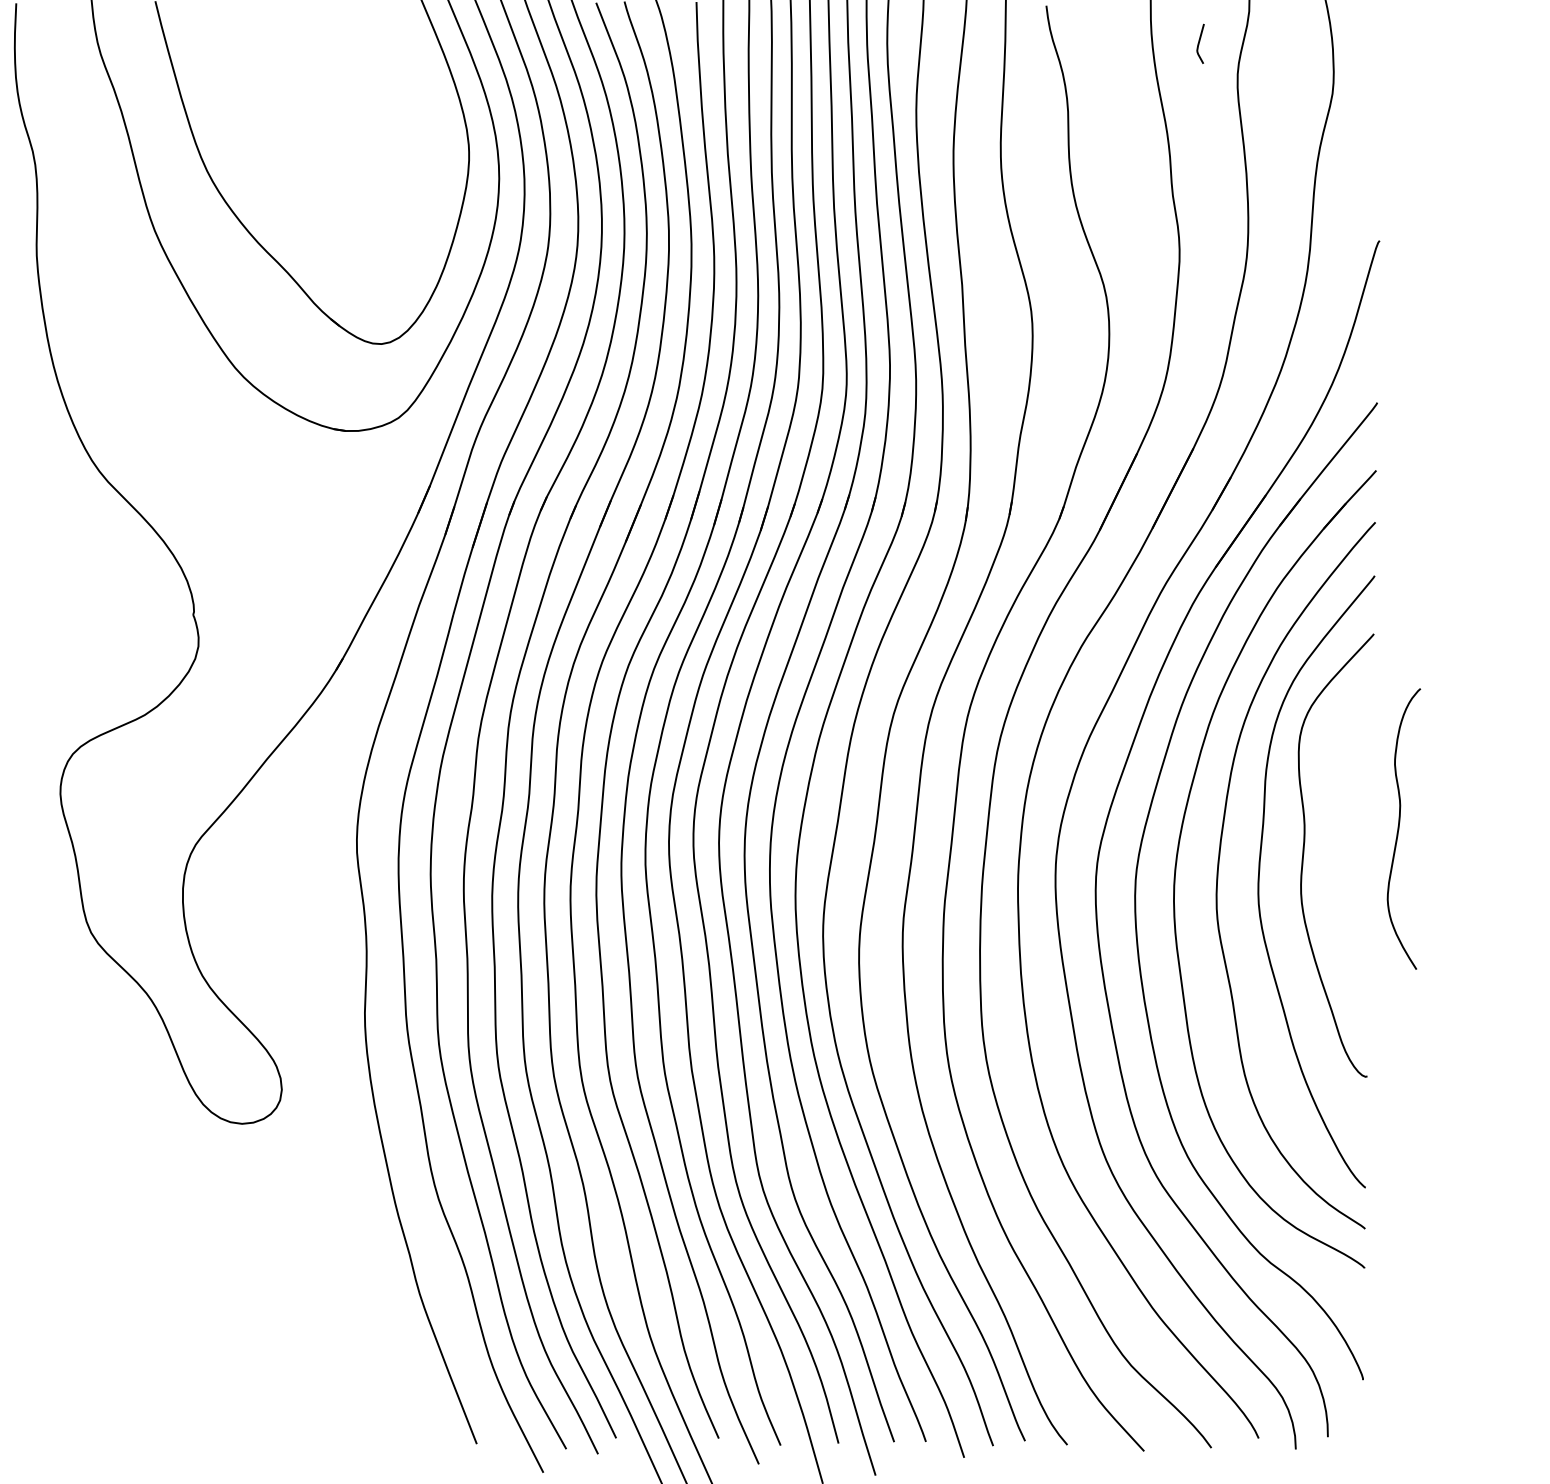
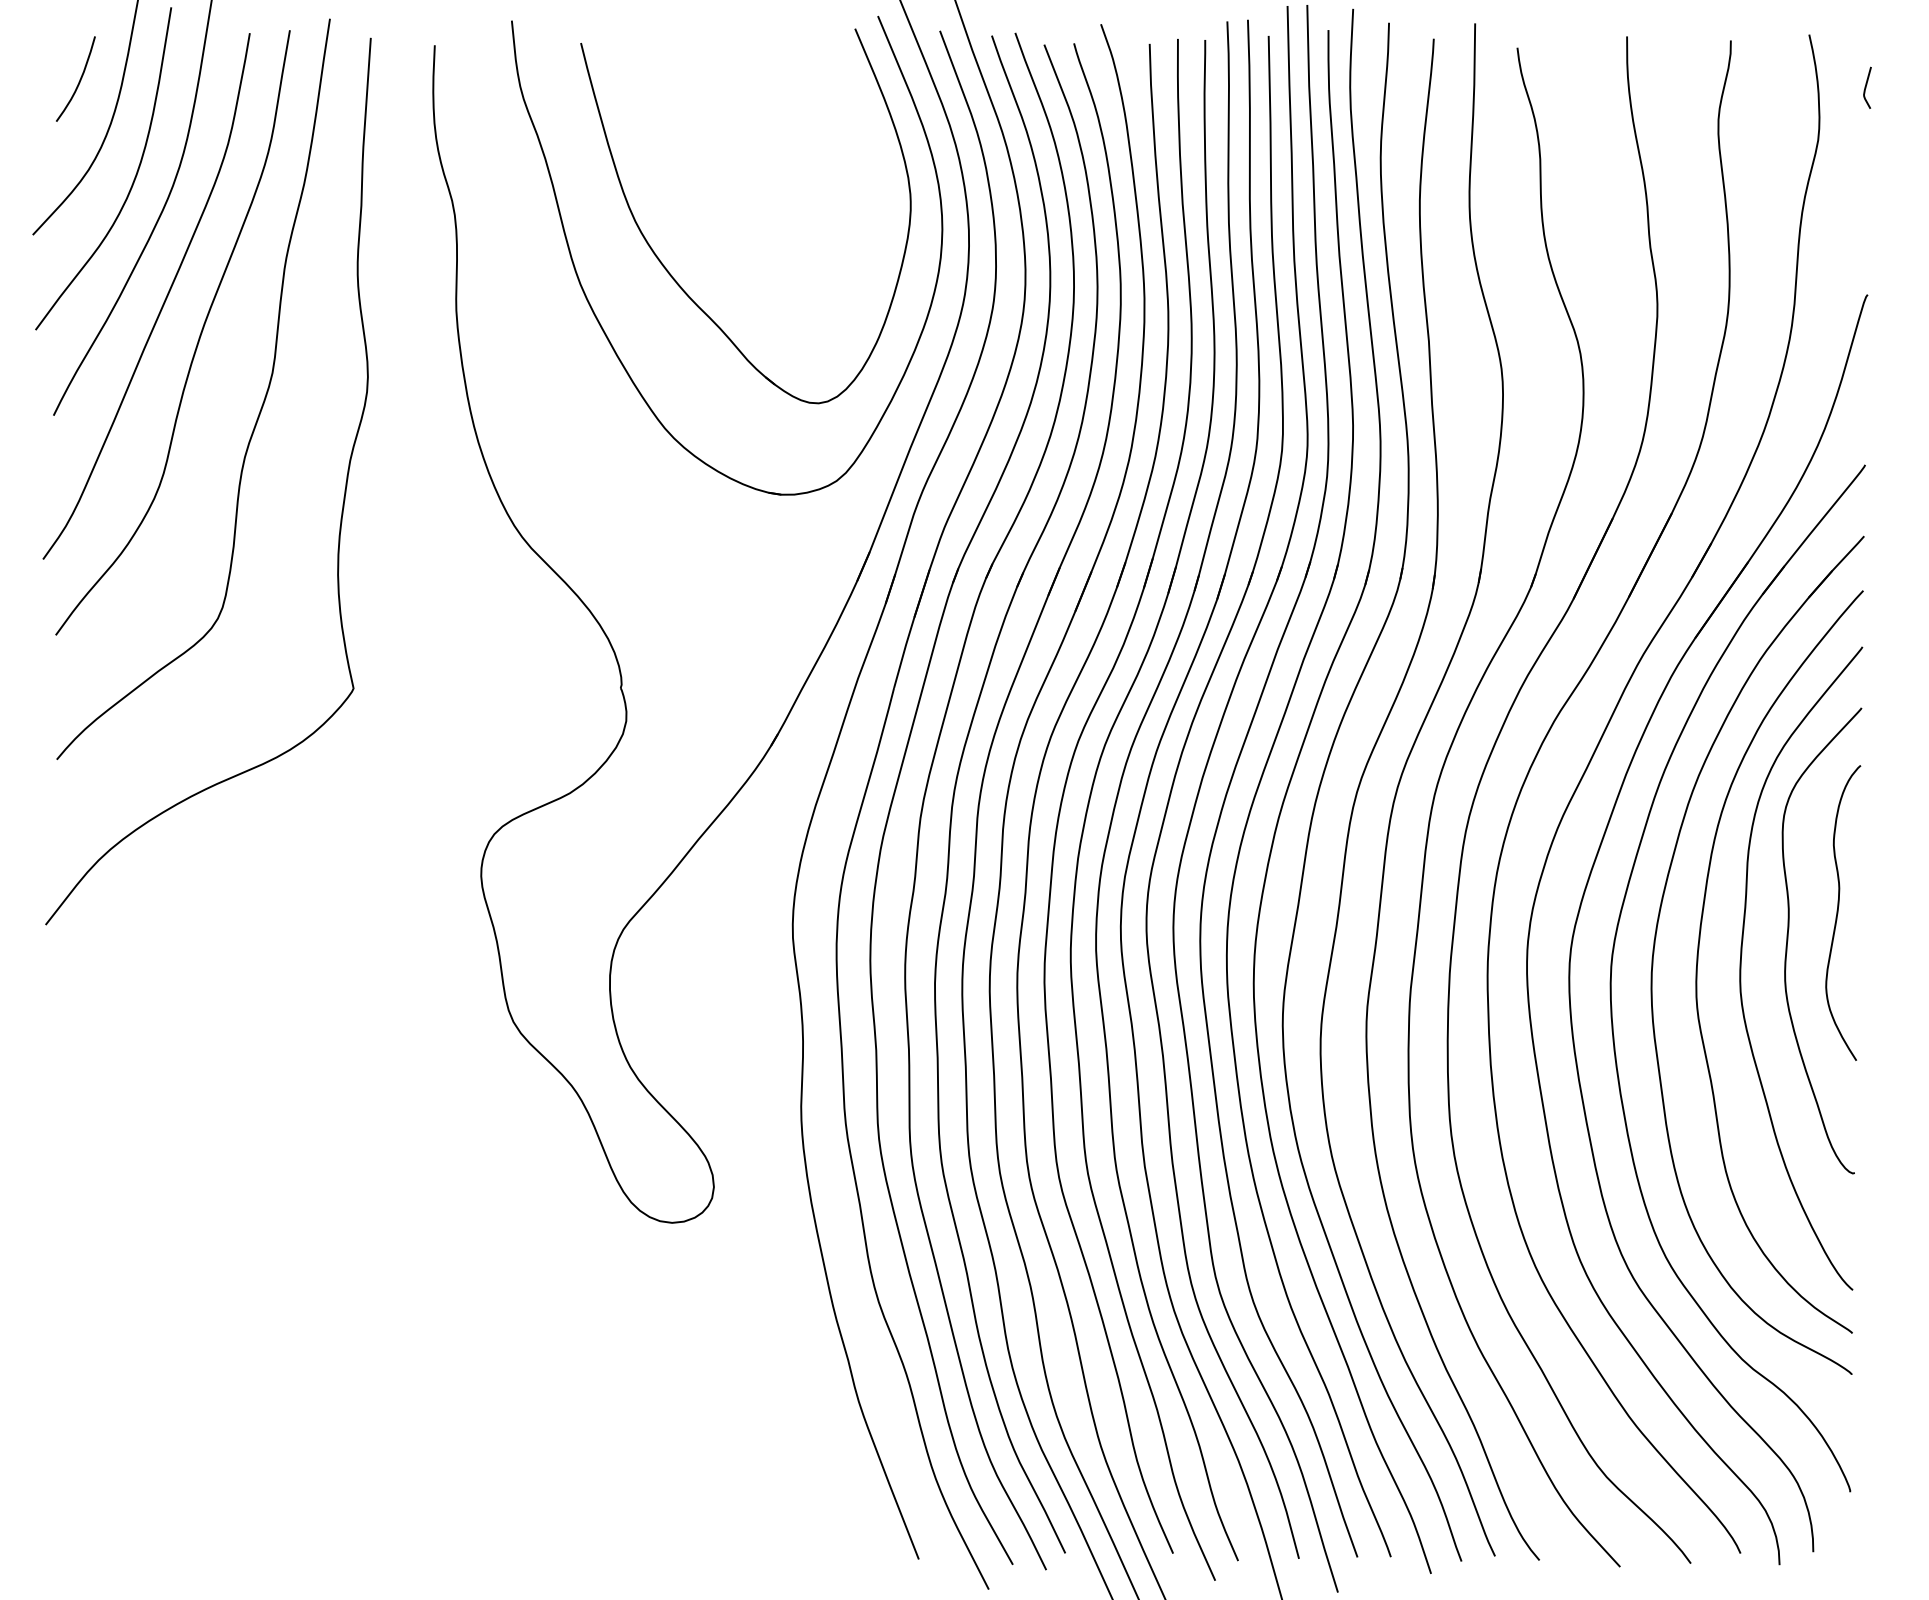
curve: (1199, 43) -> (1866, 87), moved
curve: (1399, 828) -> (1838, 912), moved

